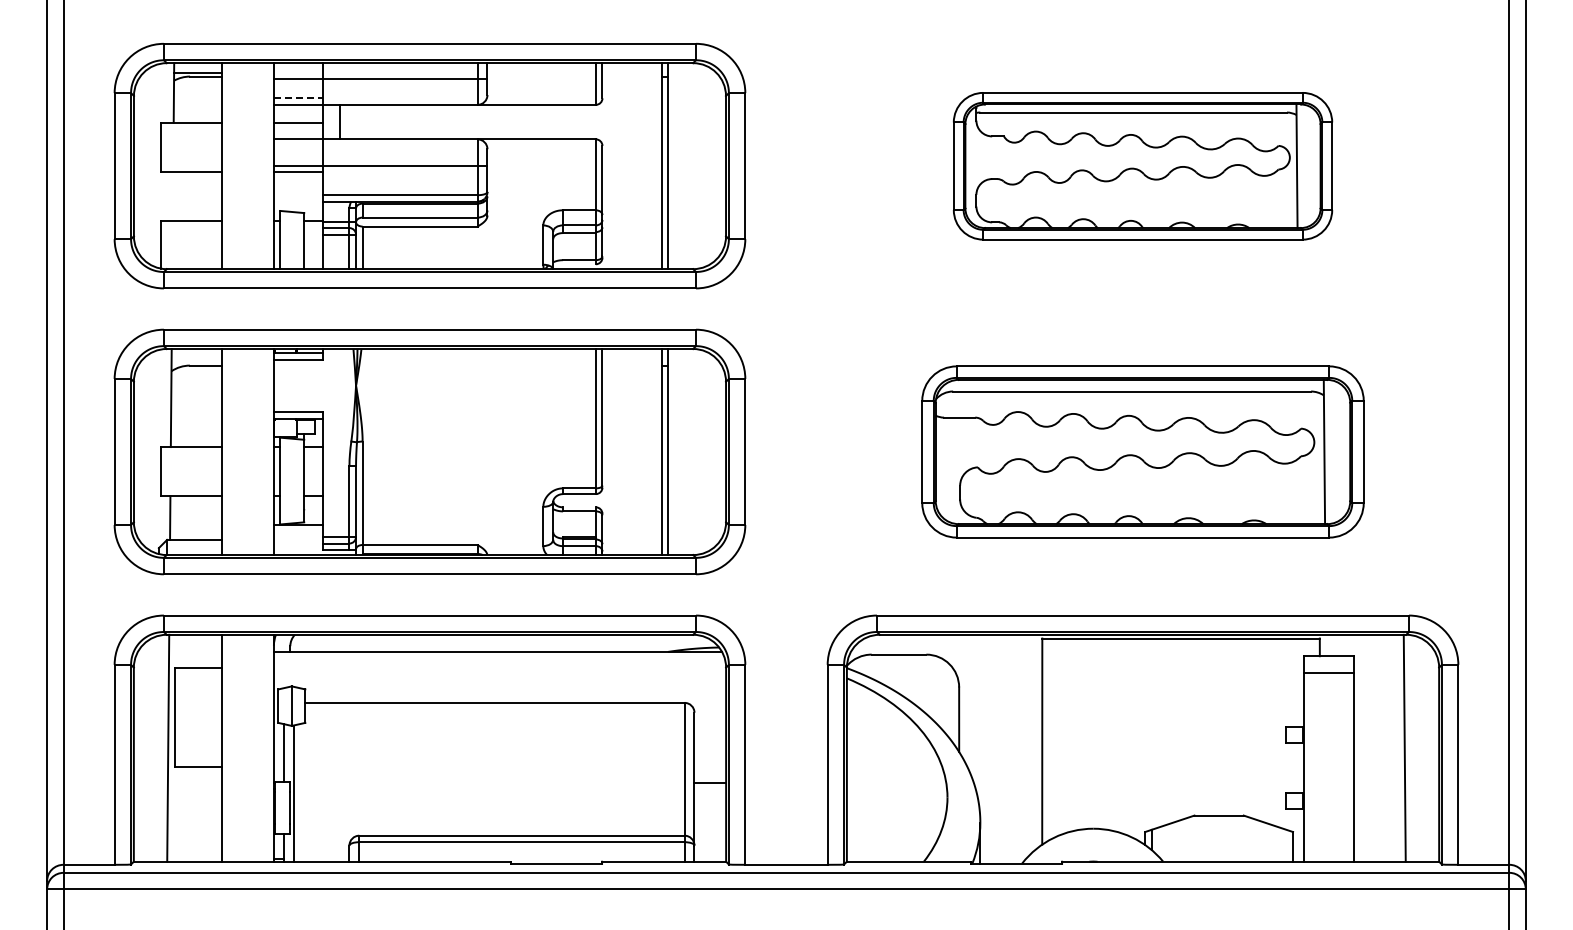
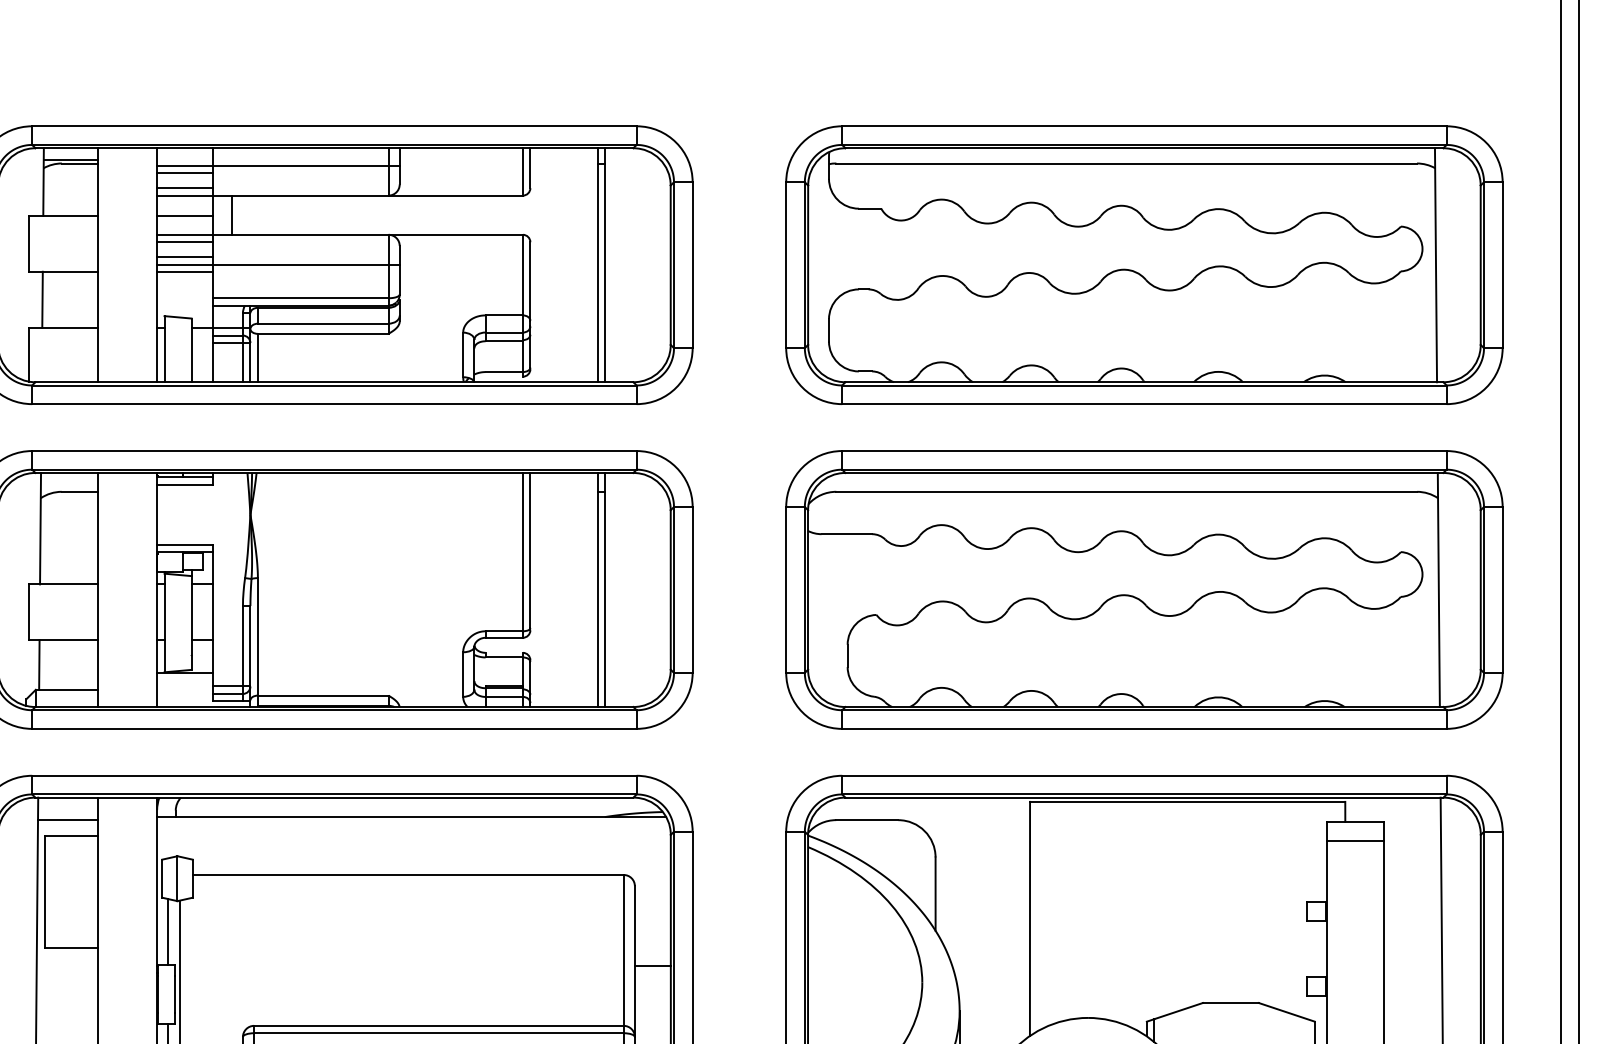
line: (298, 85) -> (185, 173), added
line: (298, 98) -> (185, 188), dashed -> solid
line: (298, 145) -> (185, 241), added
line: (298, 159) -> (185, 257), added
part: (1142, 166) -> (1143, 265), size x1.67
line: (172, 196) -> (41, 299), added
part: (1142, 451) -> (1143, 589), size x1.43
line: (195, 654) -> (68, 820), added

